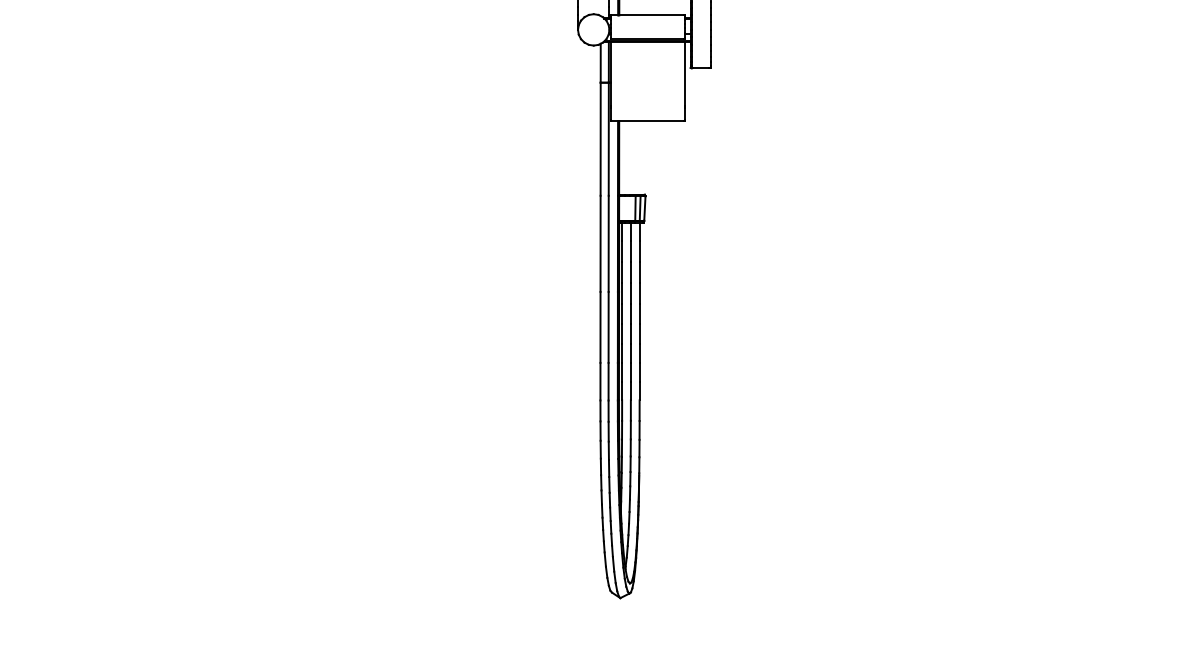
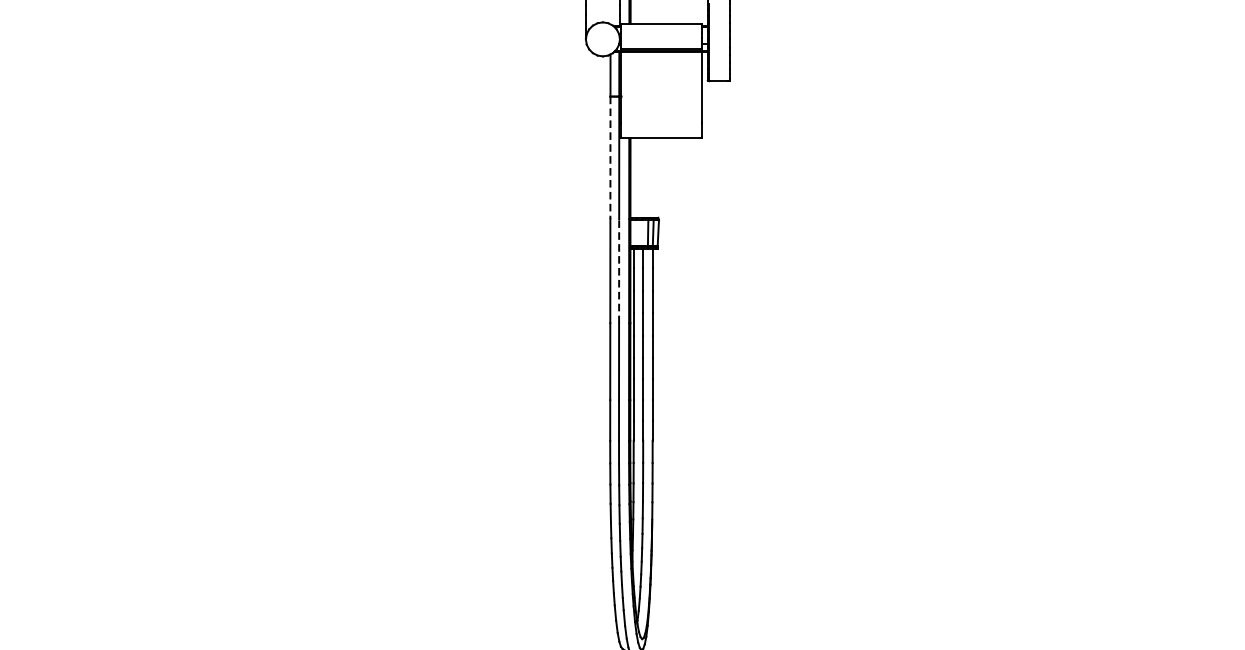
line: (600, 139) -> (610, 158), solid -> dashed
line: (608, 243) -> (618, 270), solid -> dashed

